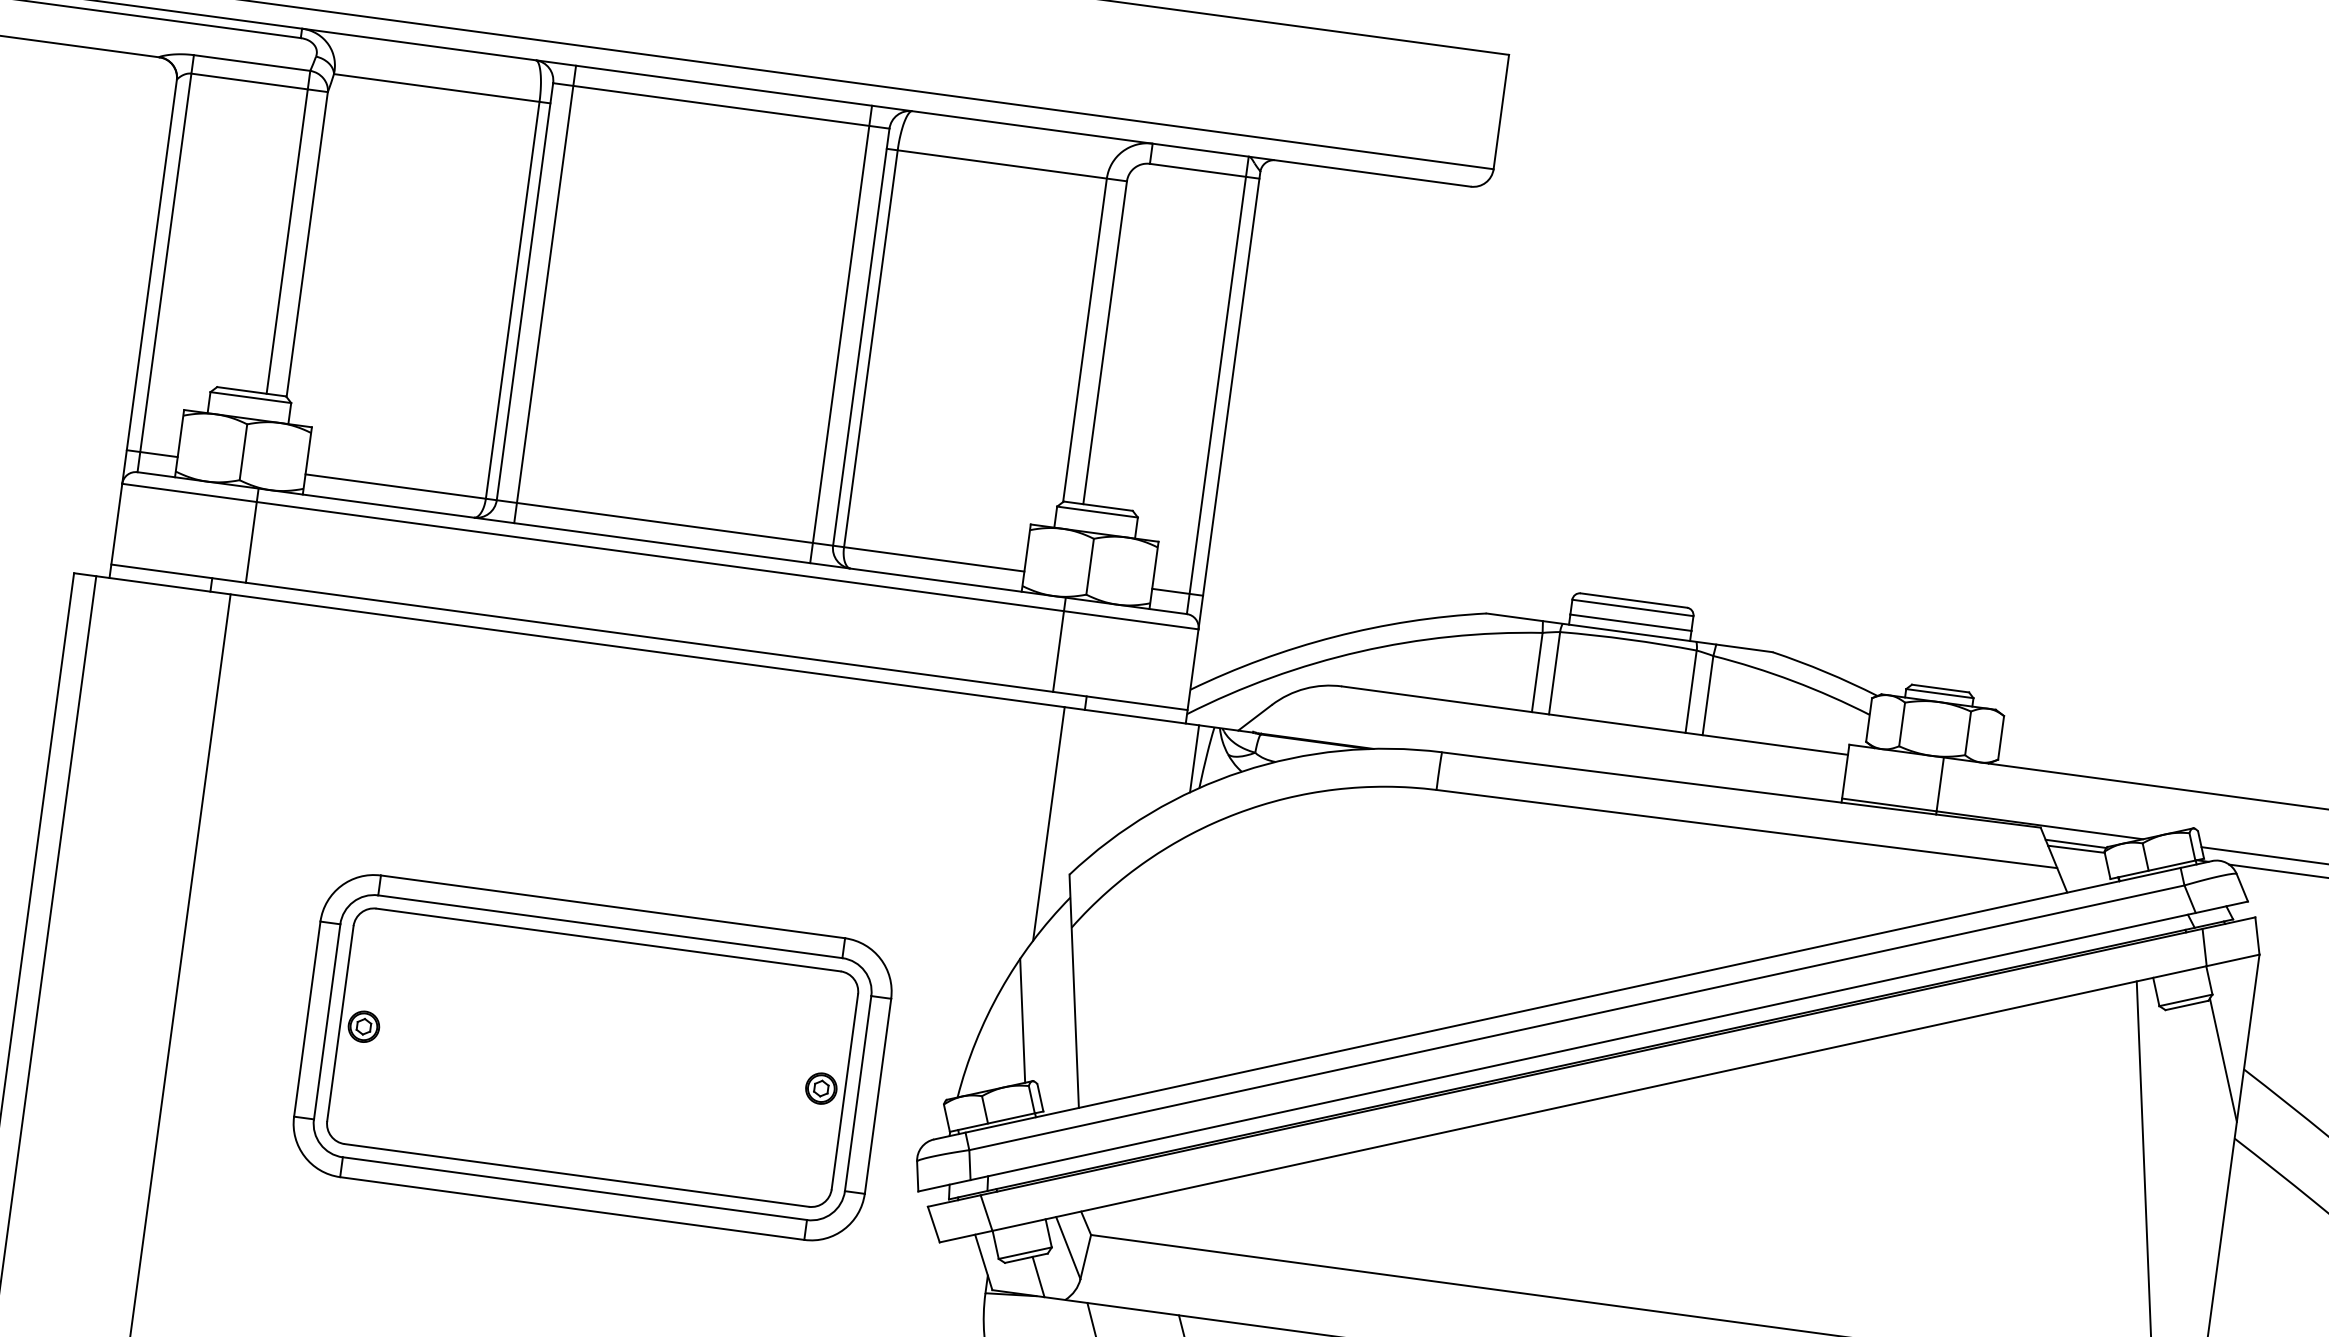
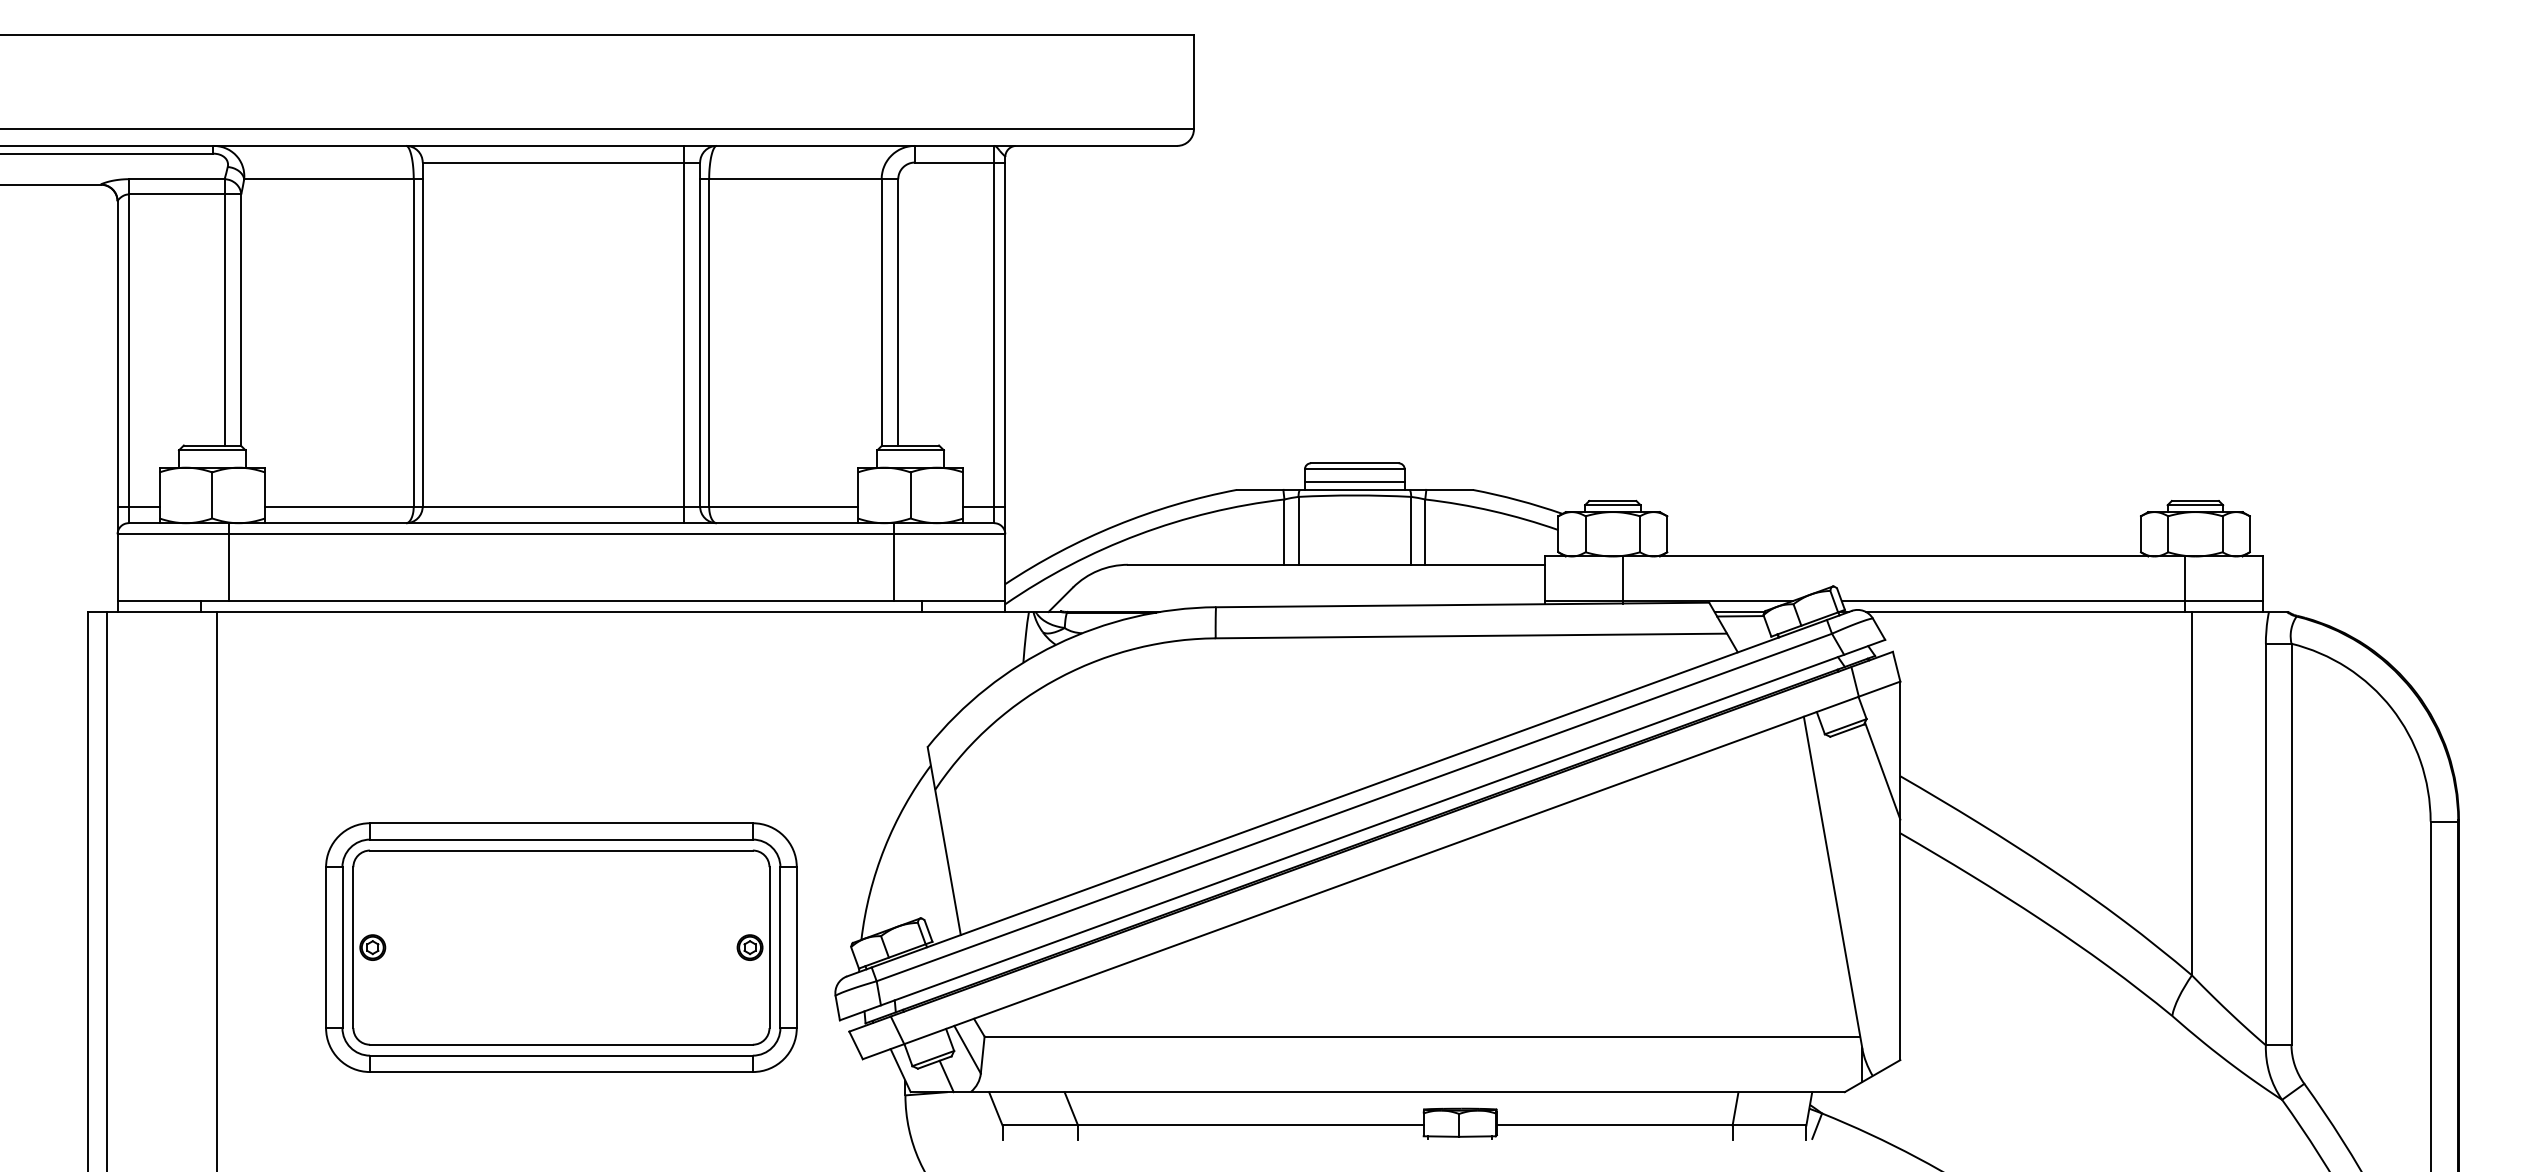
line: (545, 294) -> (439, 334), removed
line: (1194, 758) -> (1016, 639), removed
line: (1049, 822) -> (905, 707), removed
line: (1022, 1020) -> (905, 870), removed

